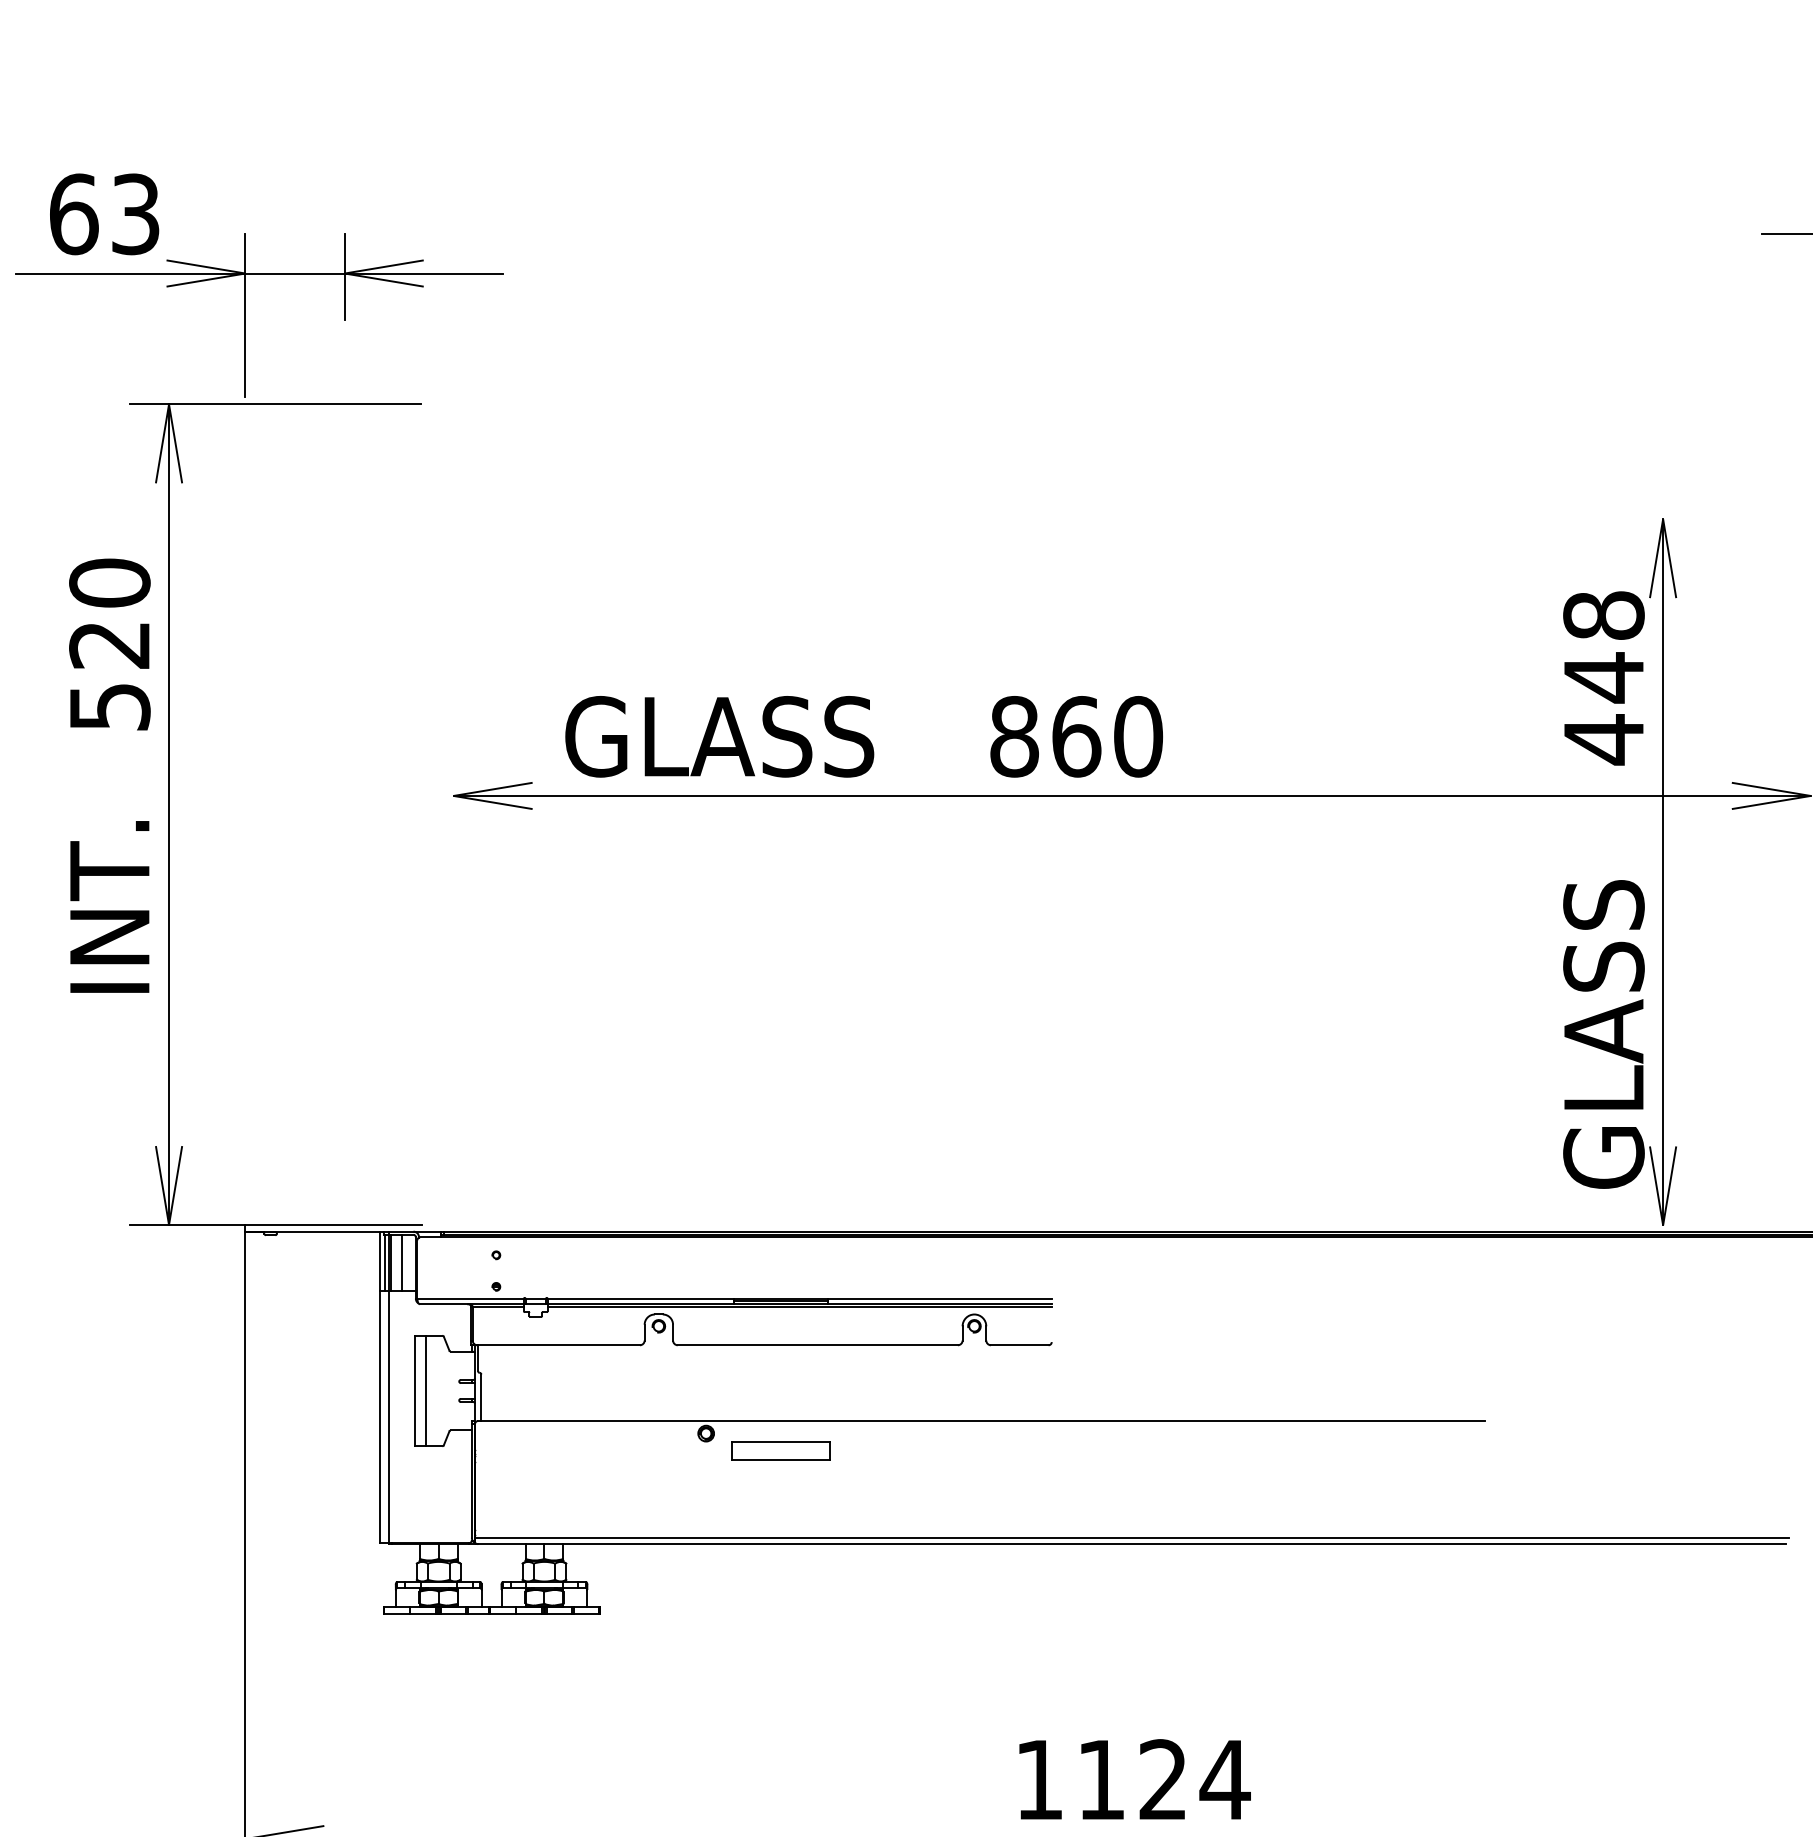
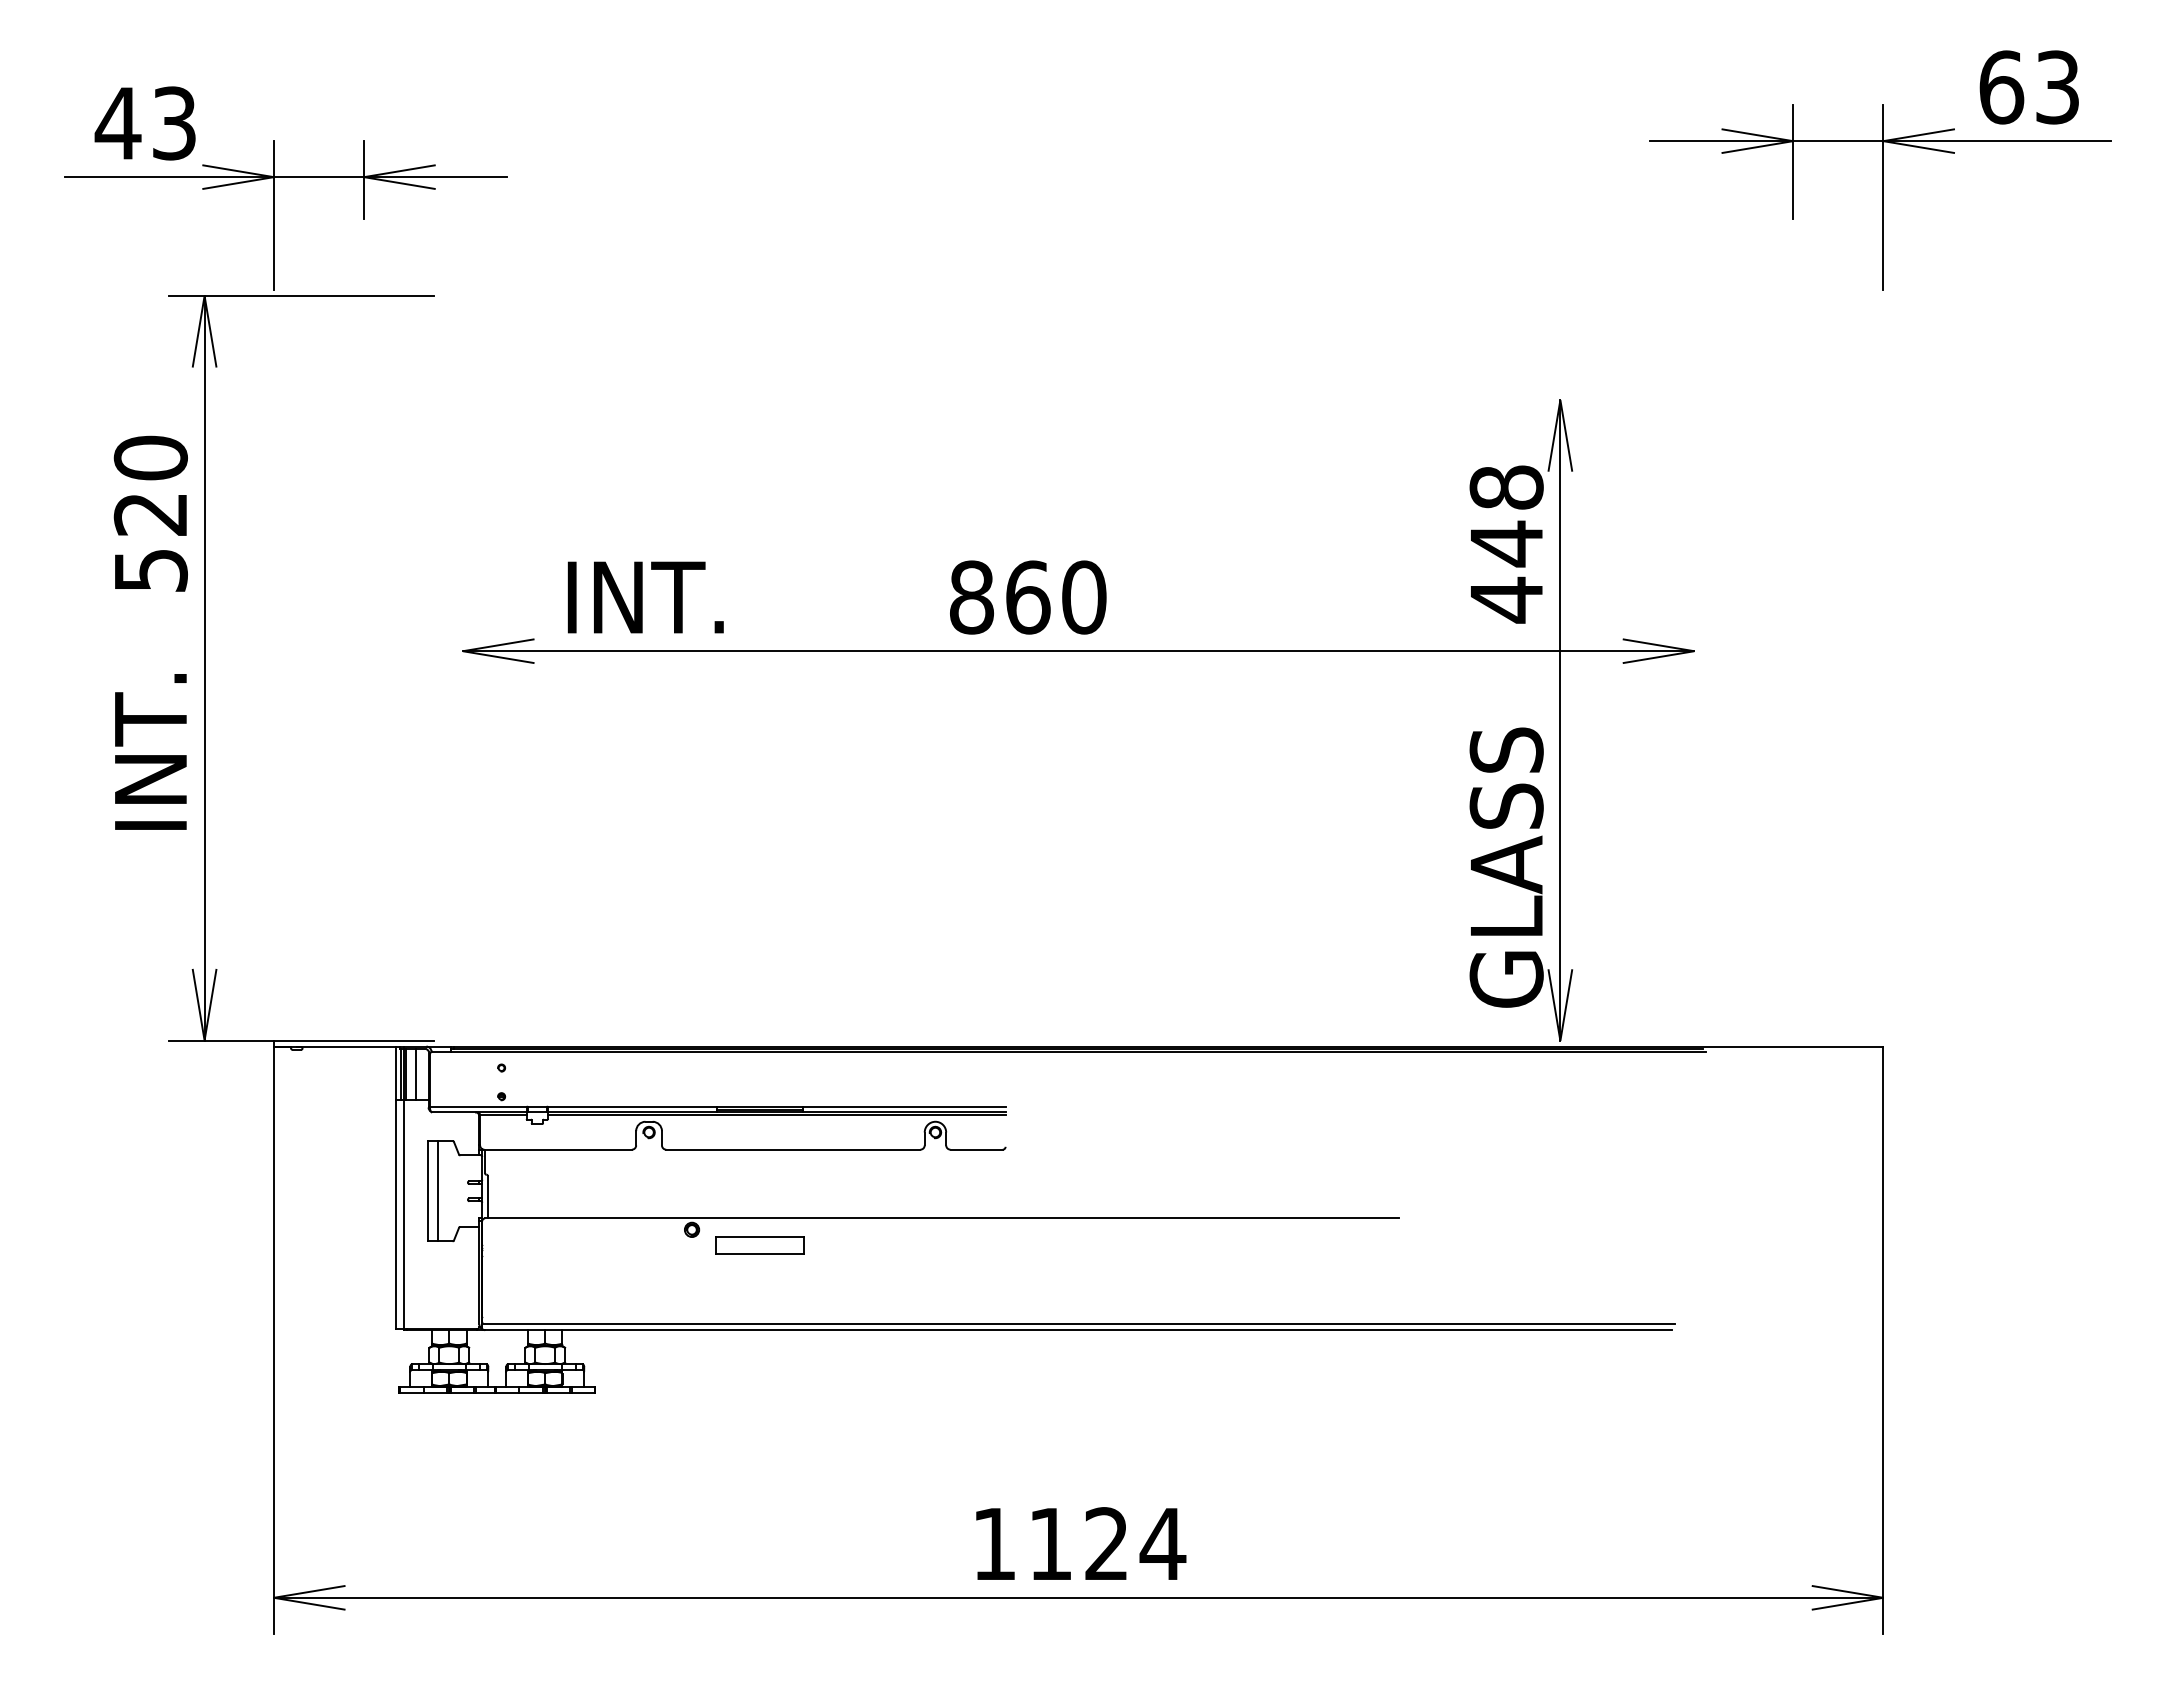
text: (73, 214) -> (117, 123), 63 -> 43
text: (719, 736) -> (704, 597), GLASS -> INT.

